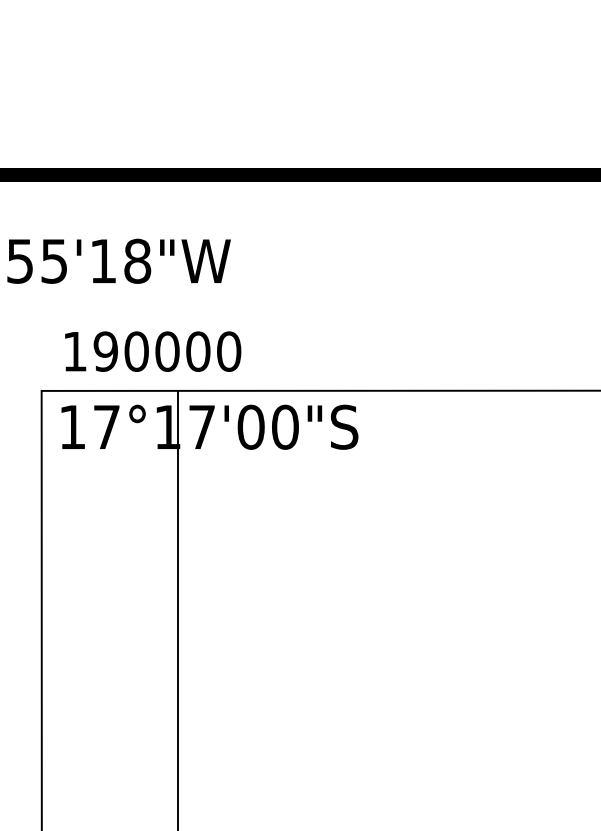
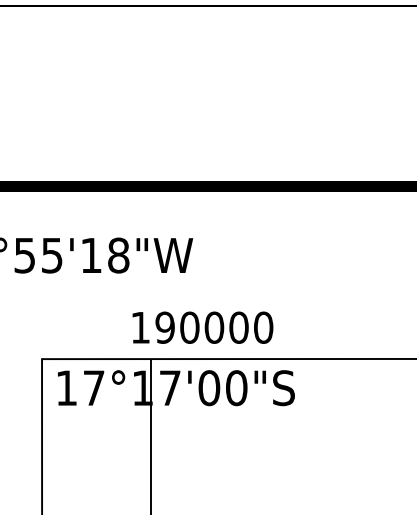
text: (153, 351) -> (203, 327), moved

